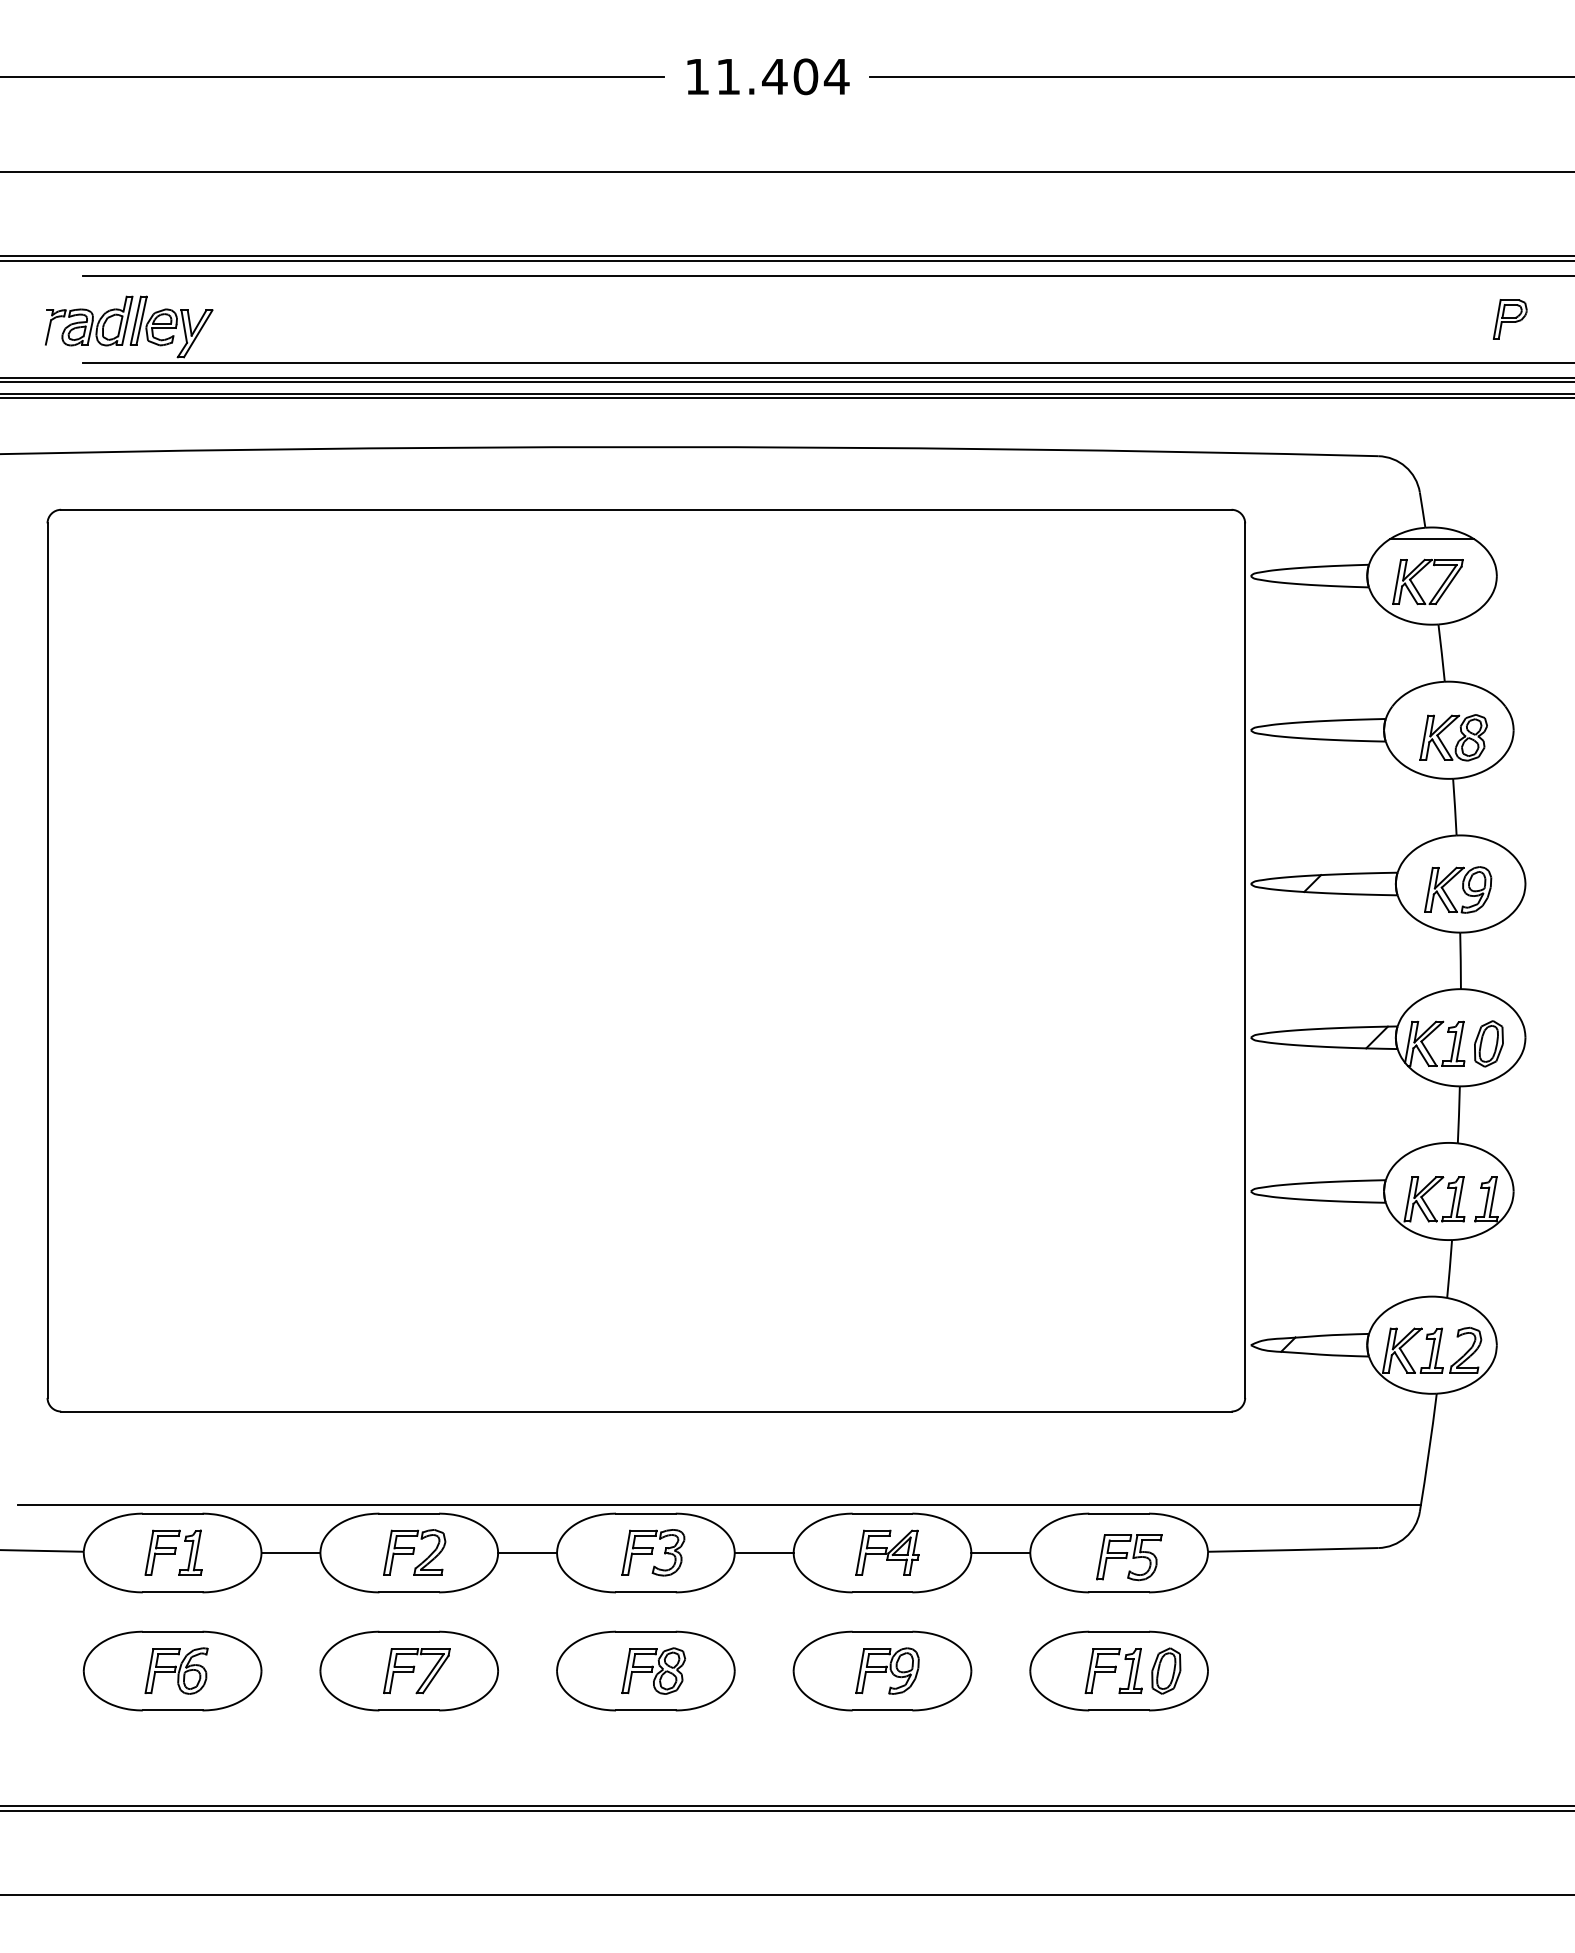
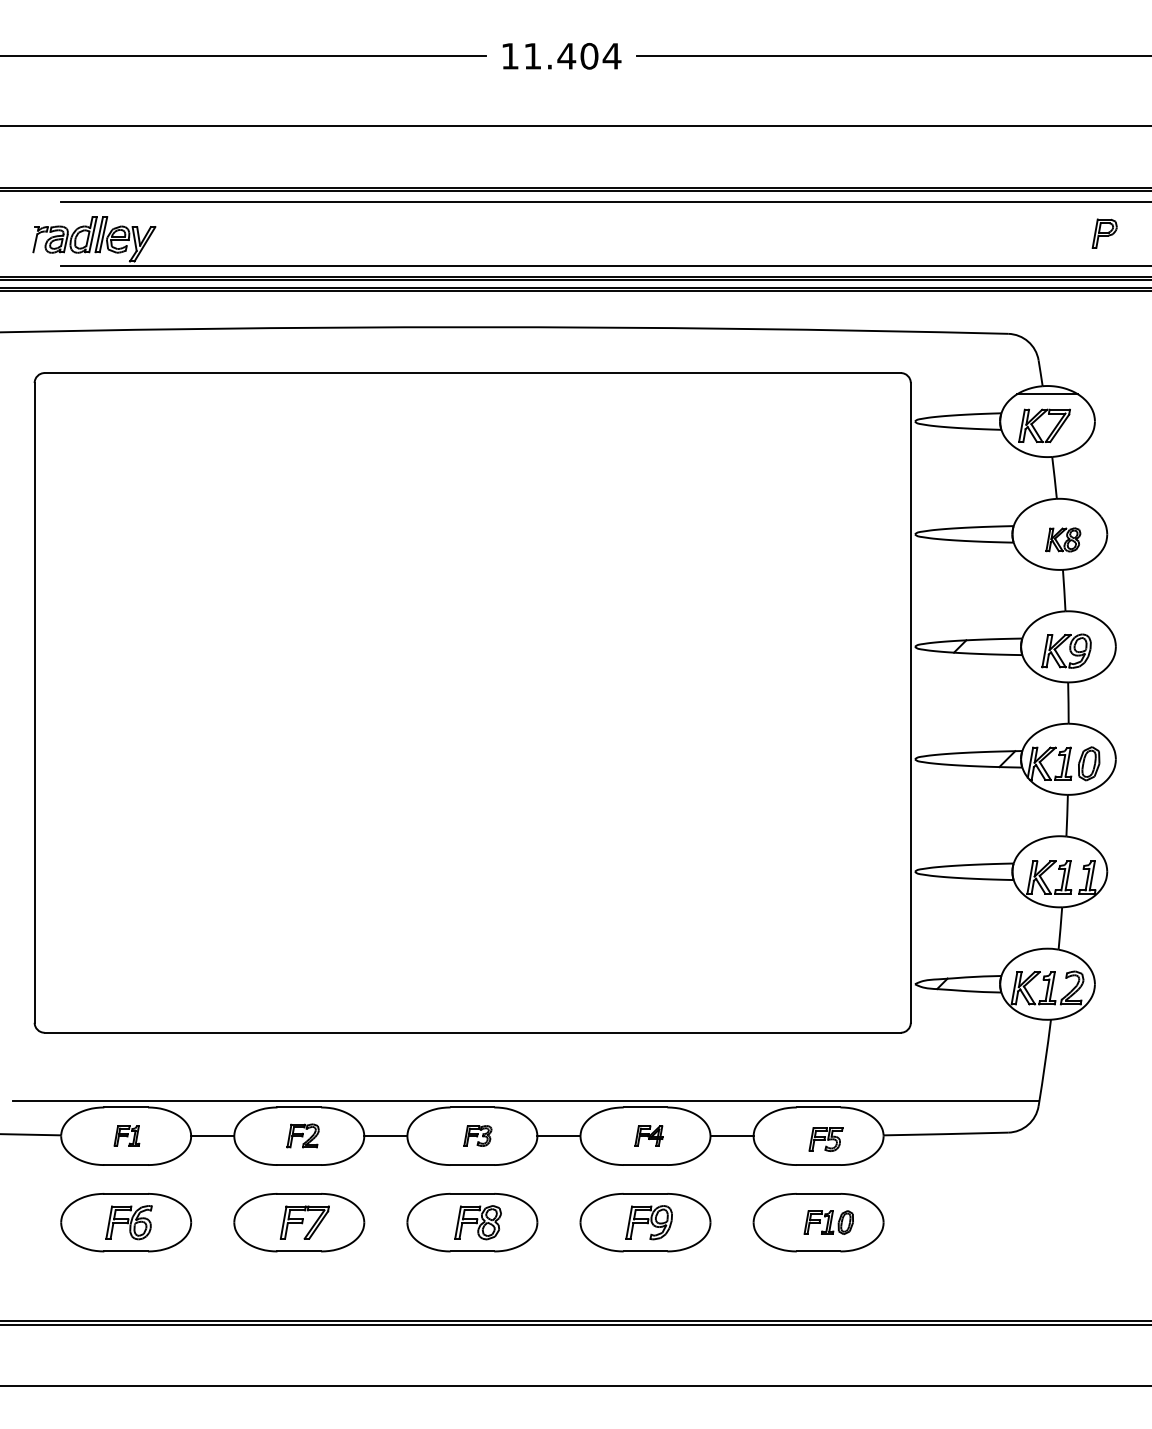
part: (1453, 737) -> (1063, 539), size x0.7
part: (173, 1551) -> (126, 1135), size x0.6
part: (413, 1551) -> (302, 1135), size x0.7
part: (652, 1551) -> (477, 1135), size x0.6
part: (886, 1551) -> (648, 1135), size x0.6
part: (1128, 1557) -> (825, 1139), size x0.7
part: (1132, 1670) -> (828, 1222), size x0.7

